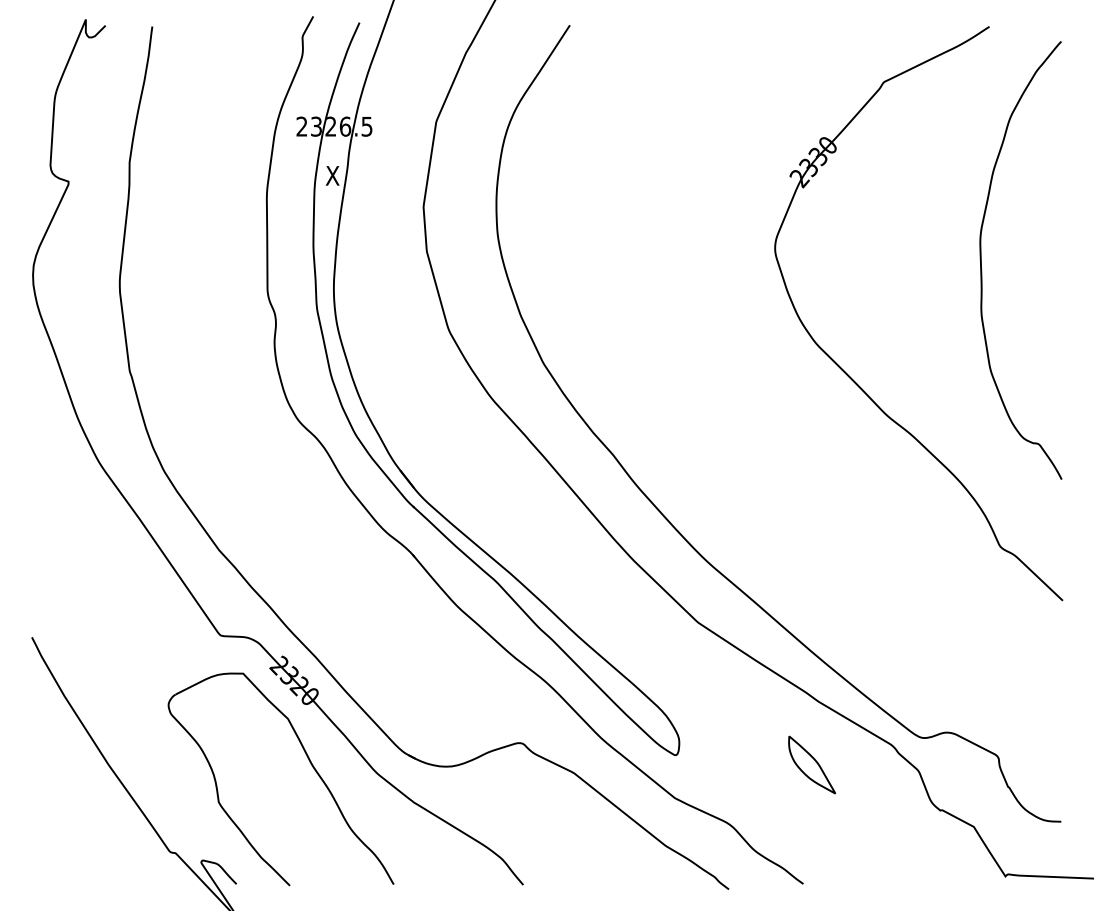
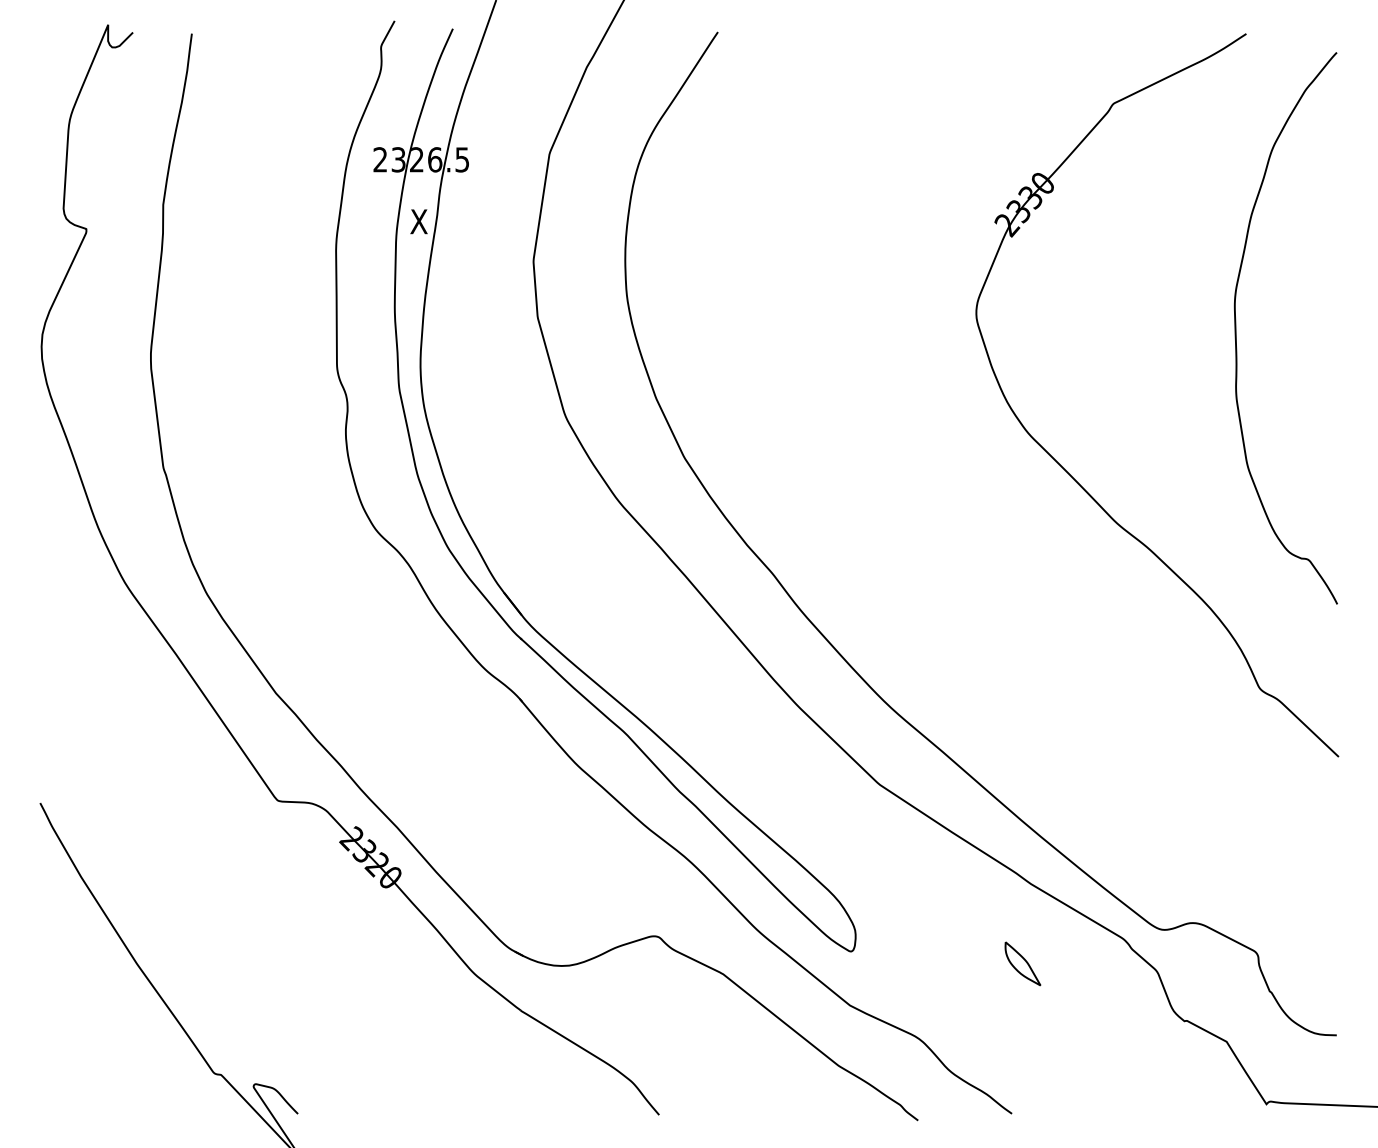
part: (310, 763) -> (390, 961), removed
part: (811, 764) -> (1022, 963), size x0.6

